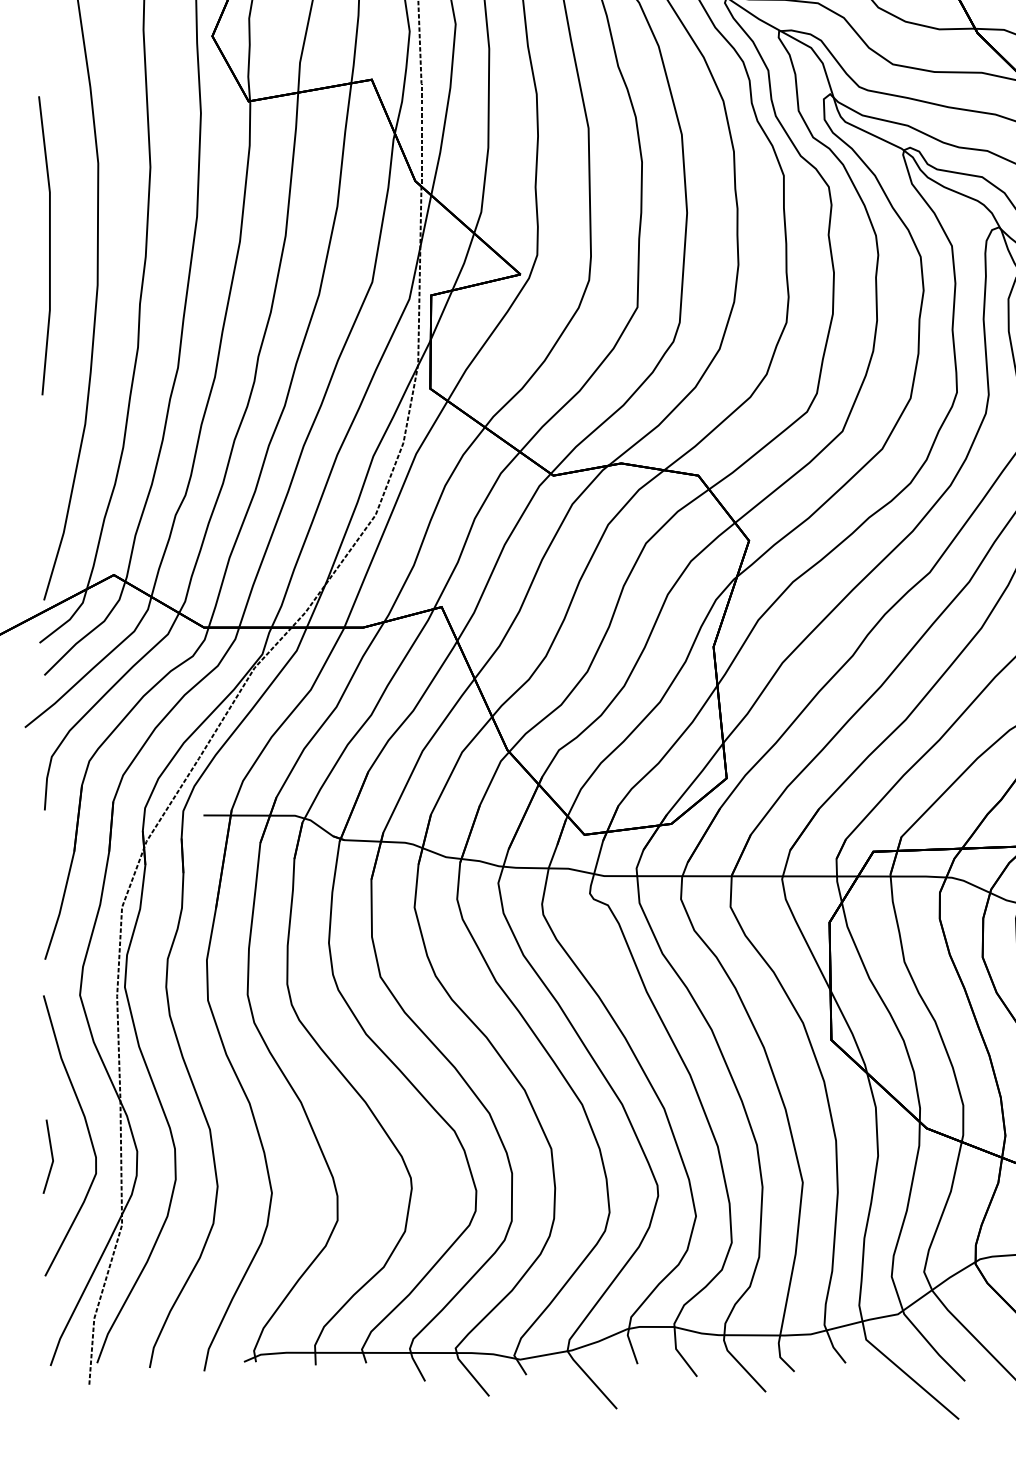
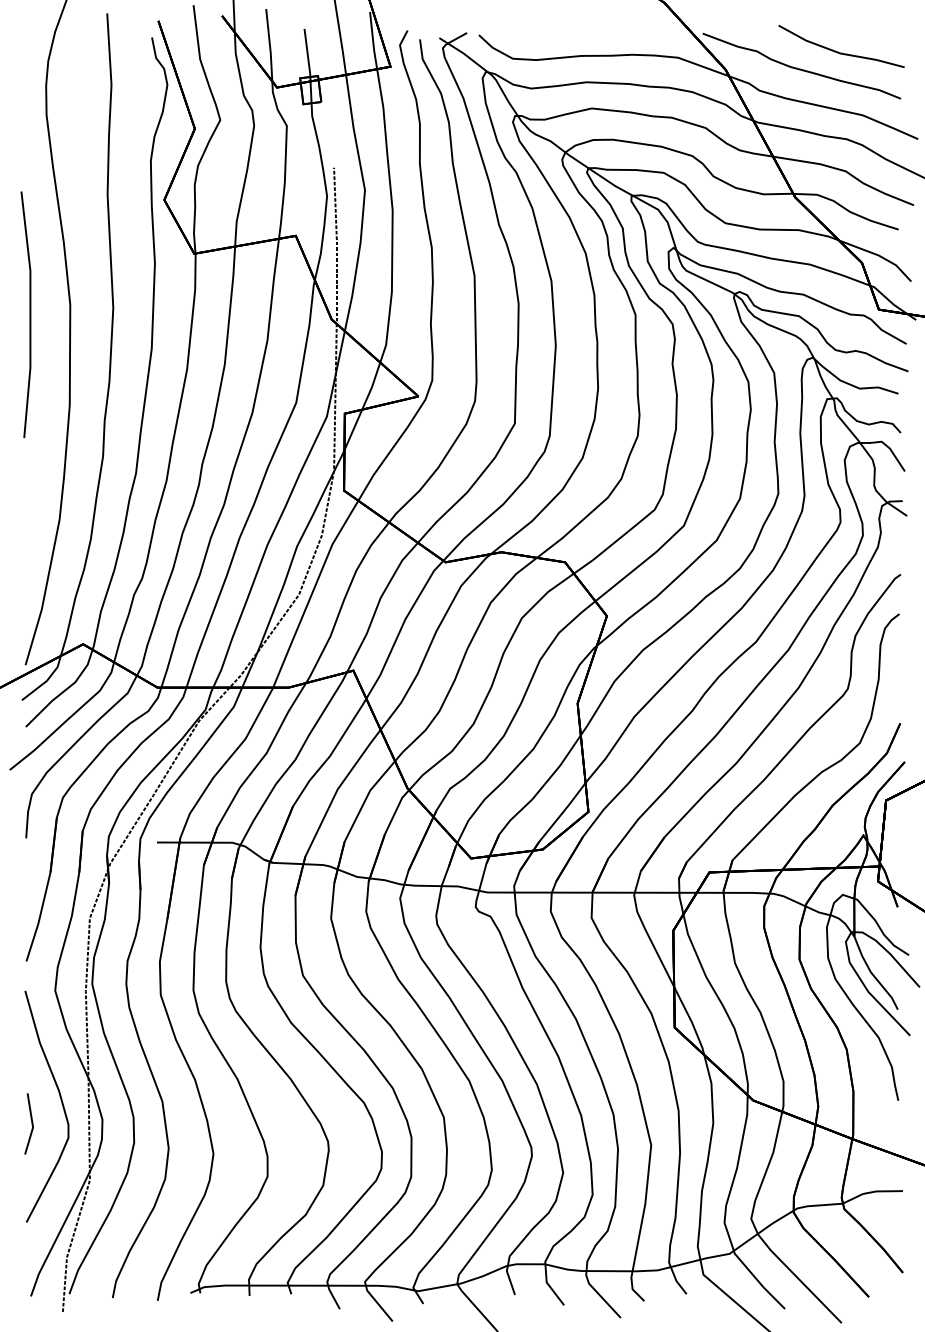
part: (43, 245) -> (25, 314), moved

